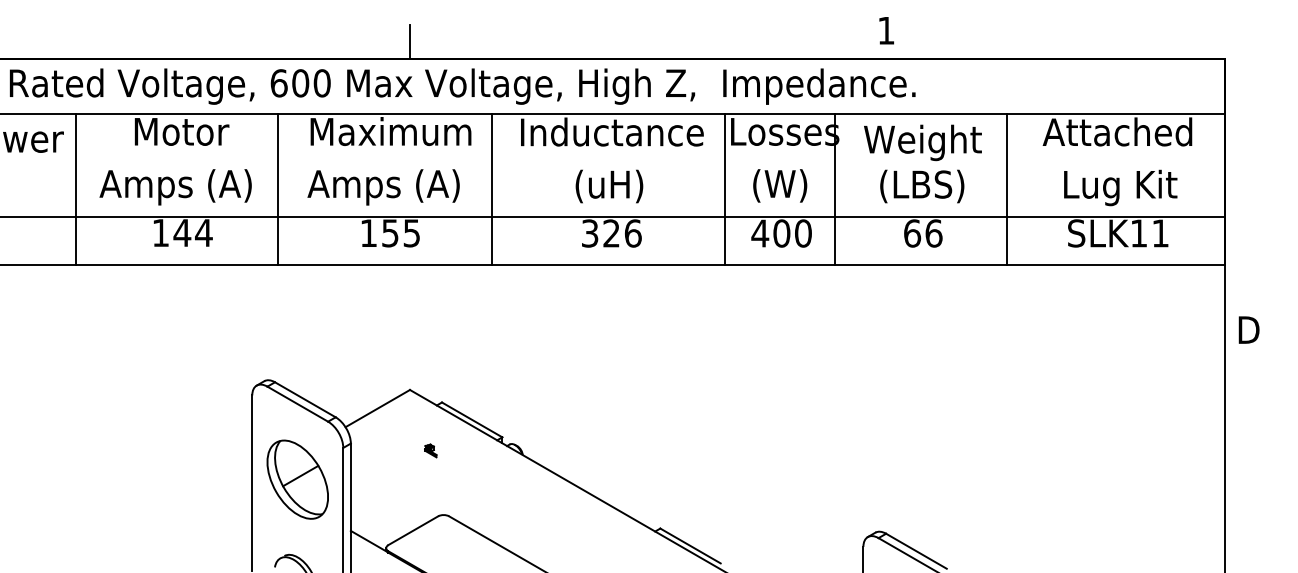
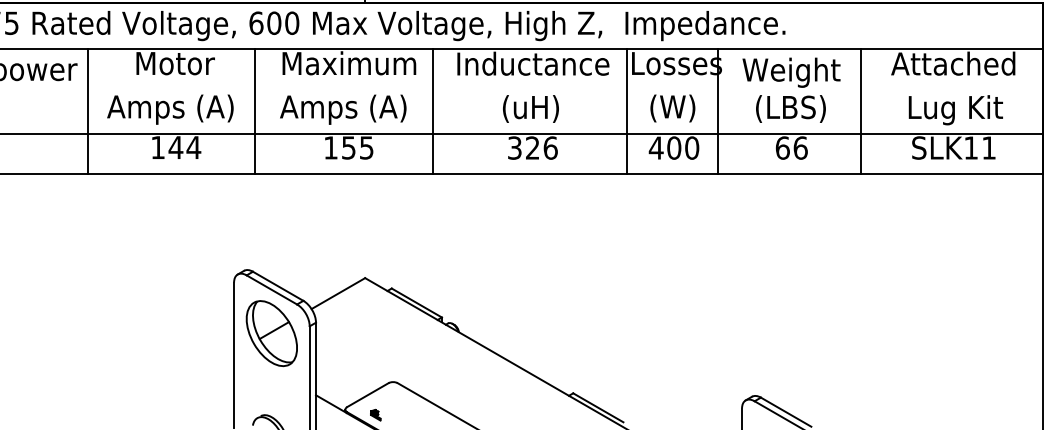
part: (430, 450) -> (375, 414), moved
part: (297, 479) -> (271, 333), moved

